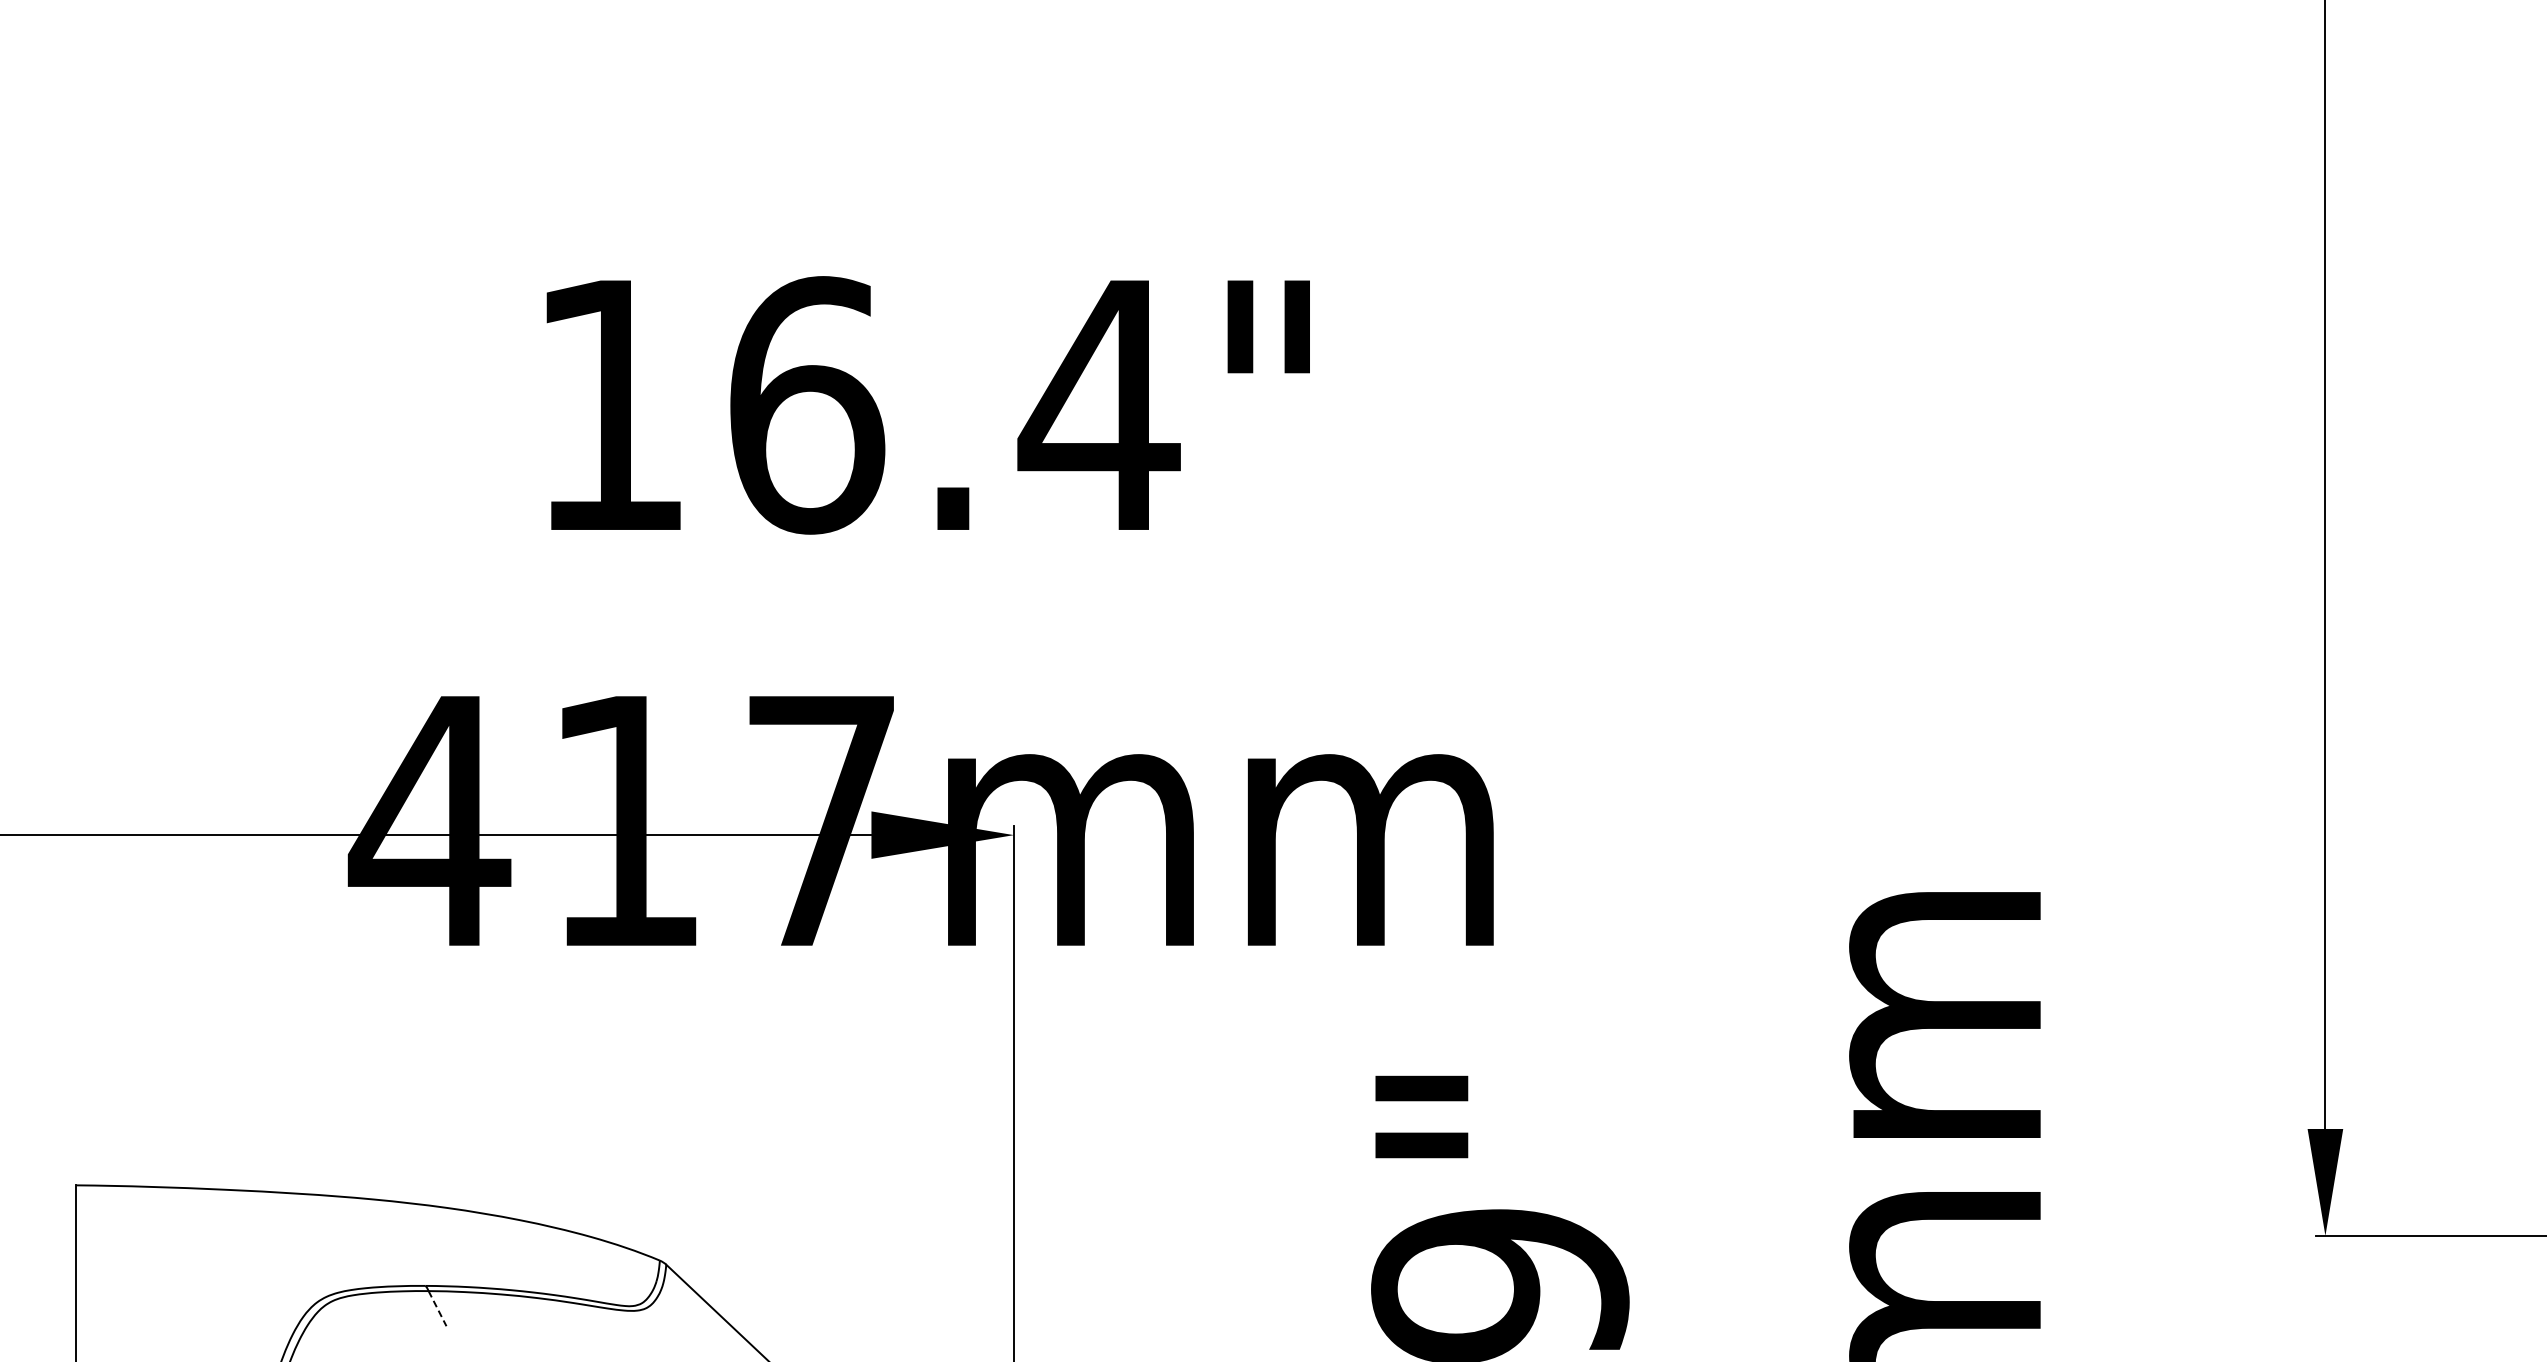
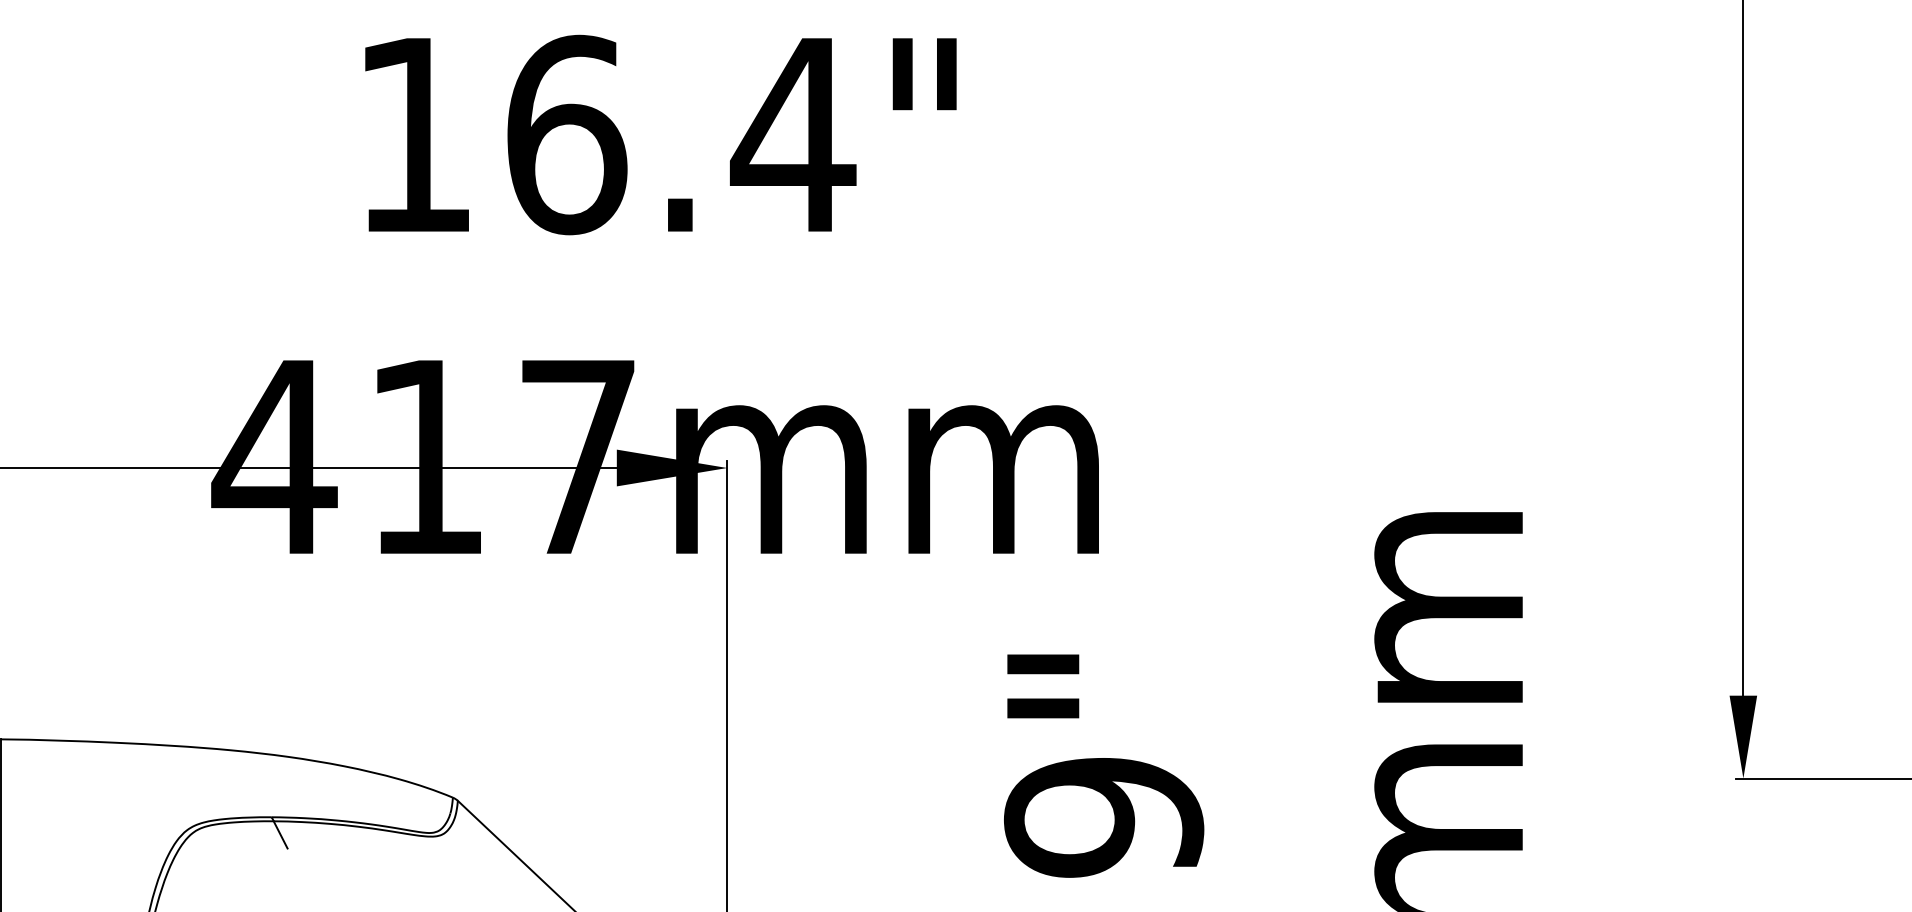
line: (437, 1308) -> (280, 834), dashed -> solid

